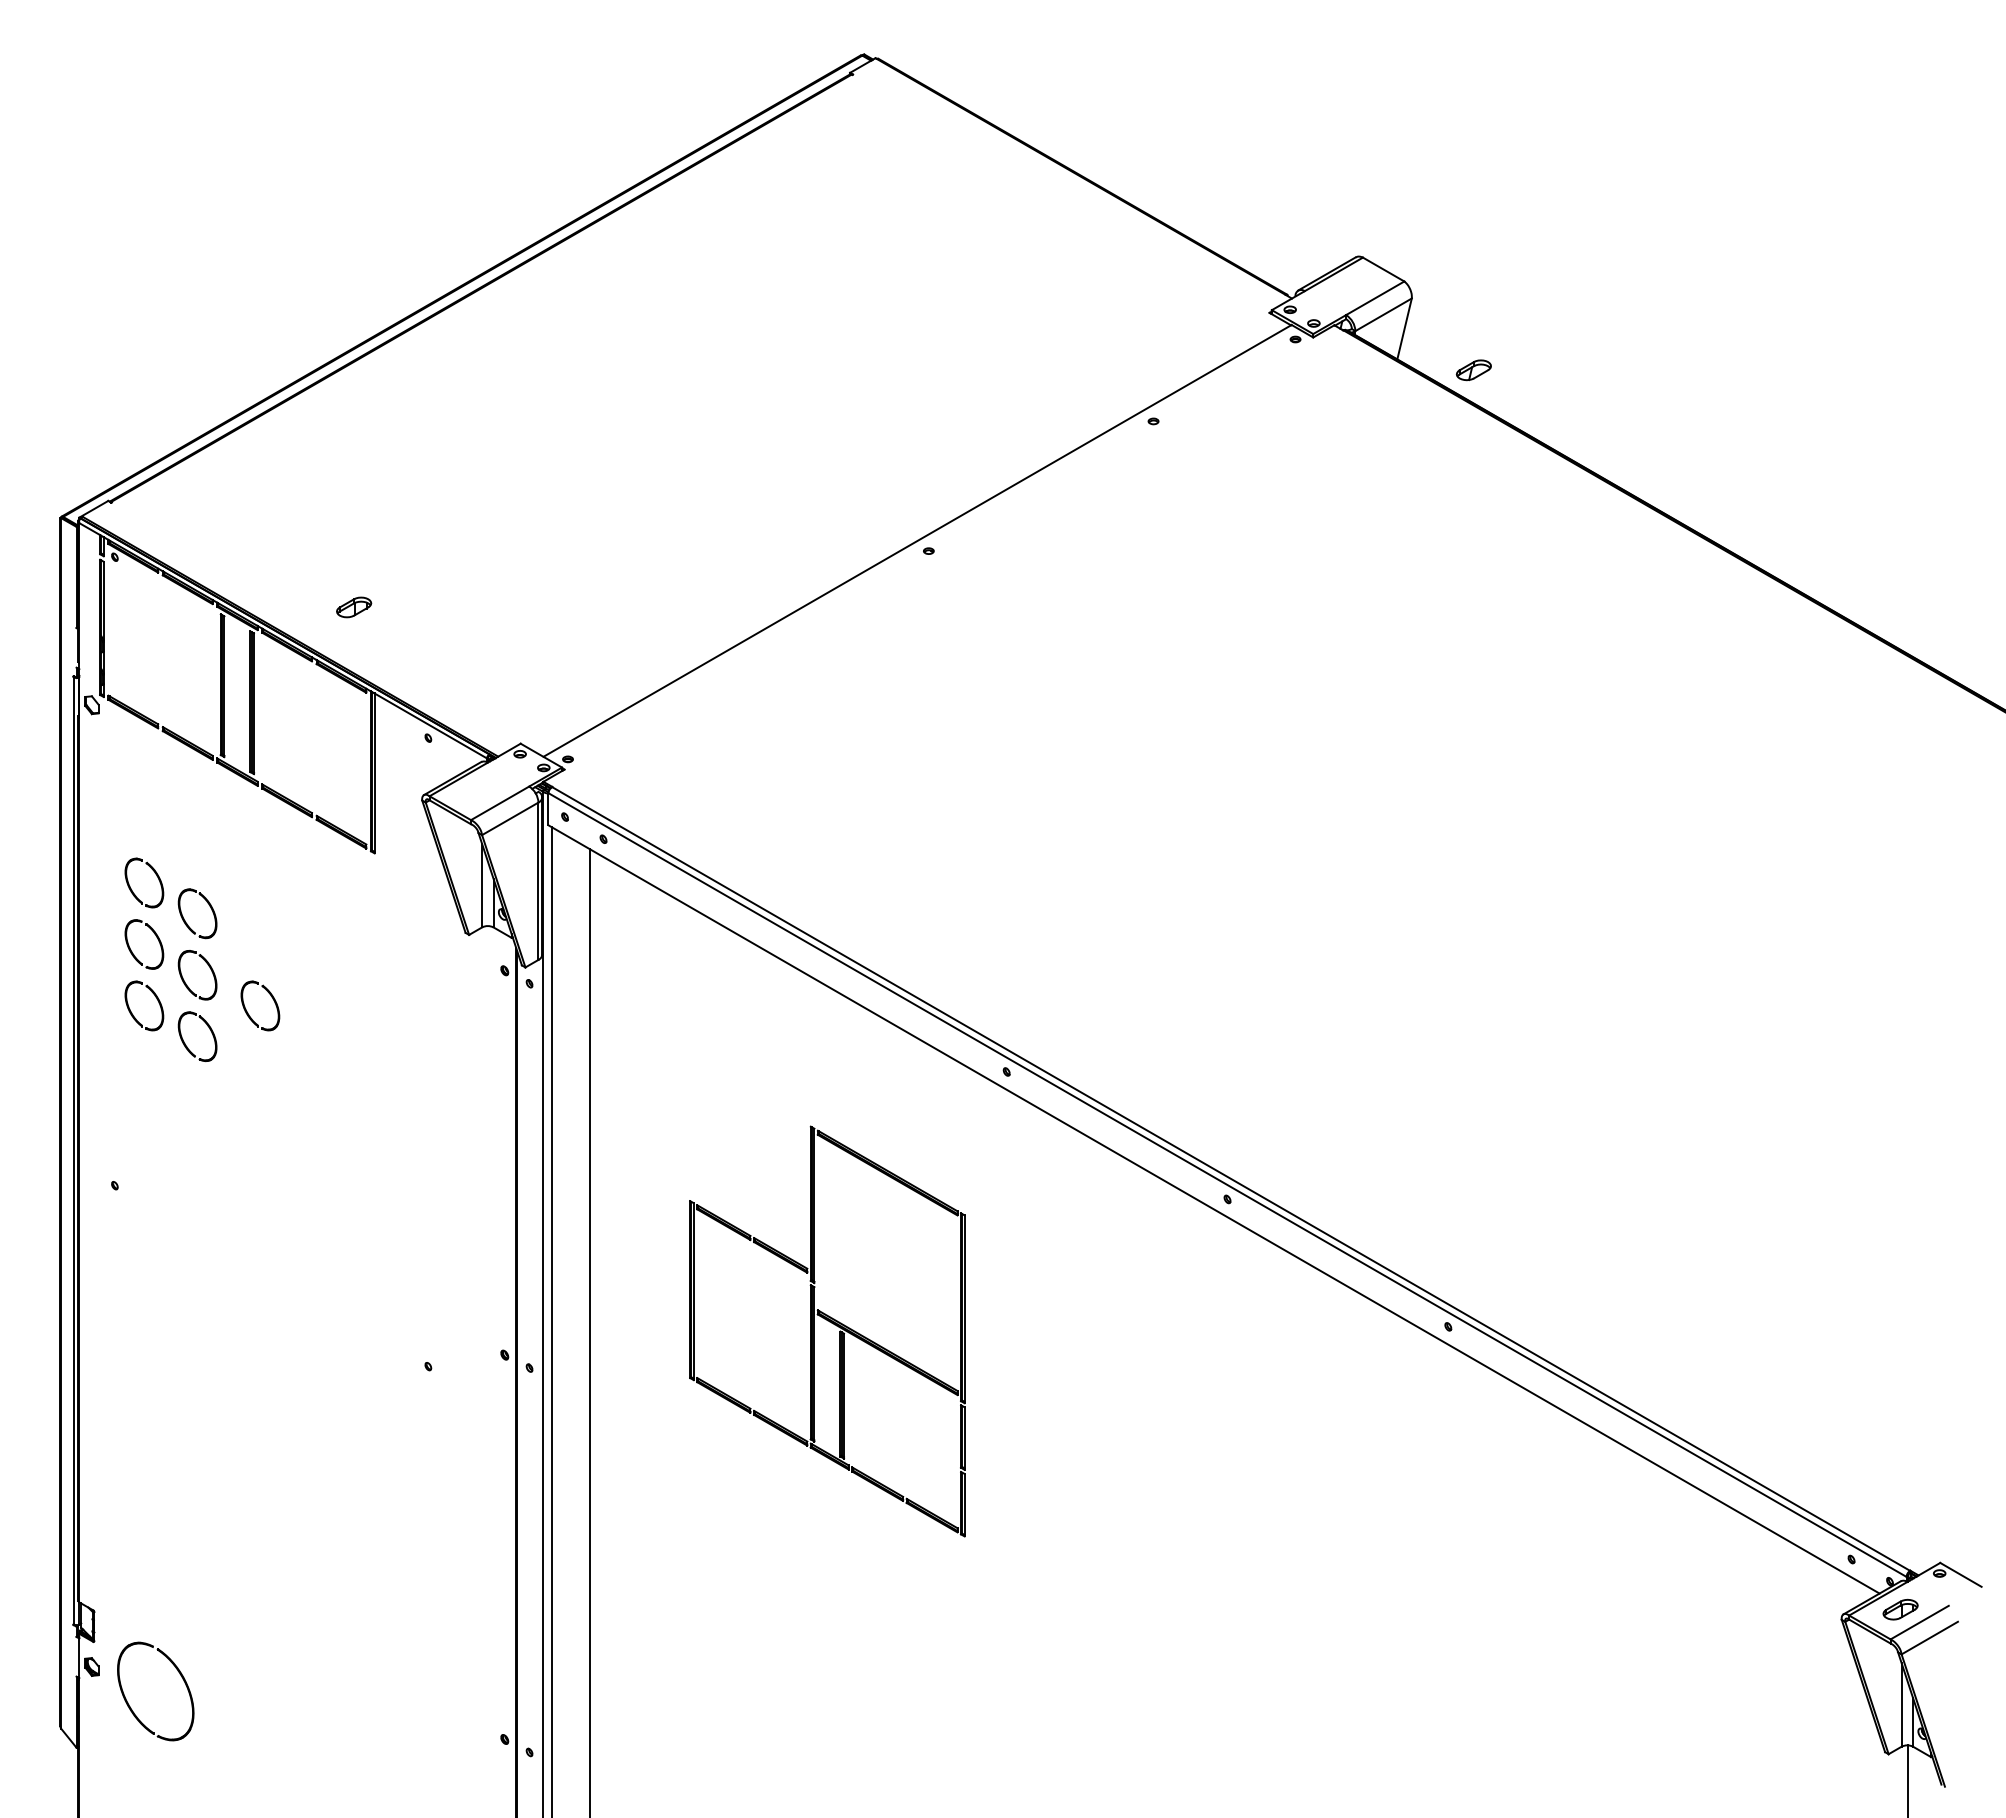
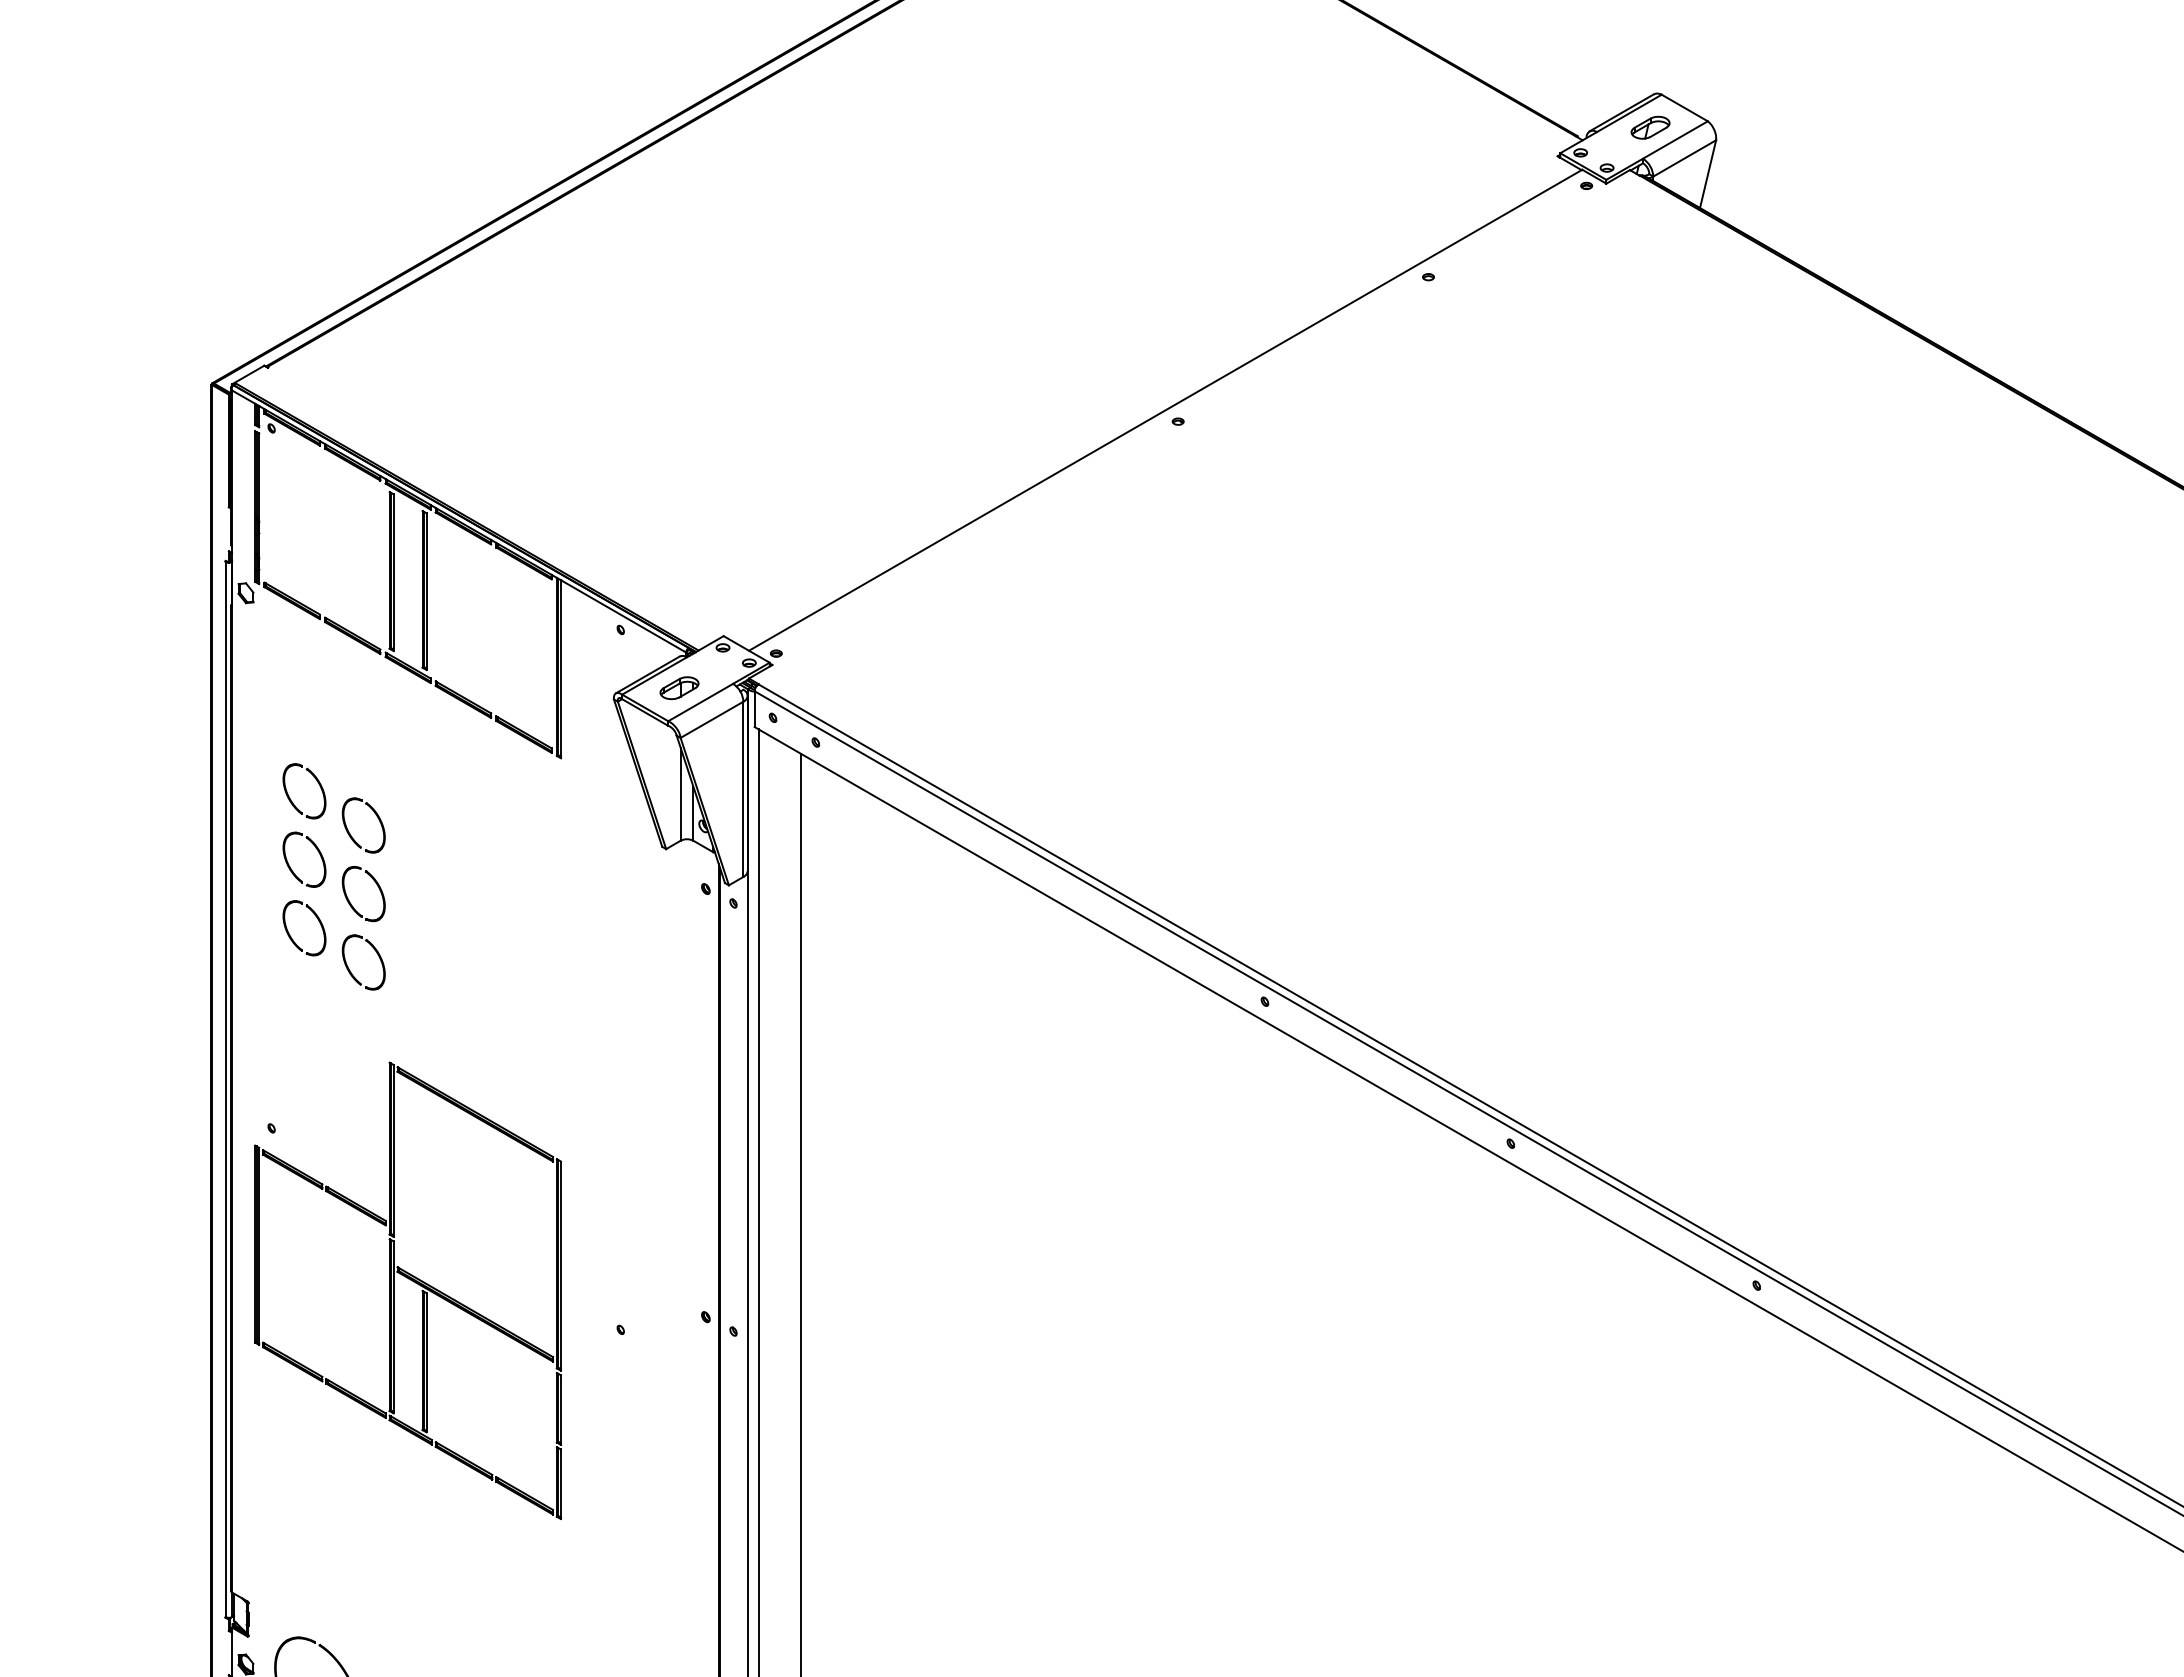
part: (1473, 370) -> (1650, 128), moved
part: (354, 607) -> (679, 688), moved
part: (272, 999) -> (447, 921), removed
part: (831, 1323) -> (412, 1281), moved

